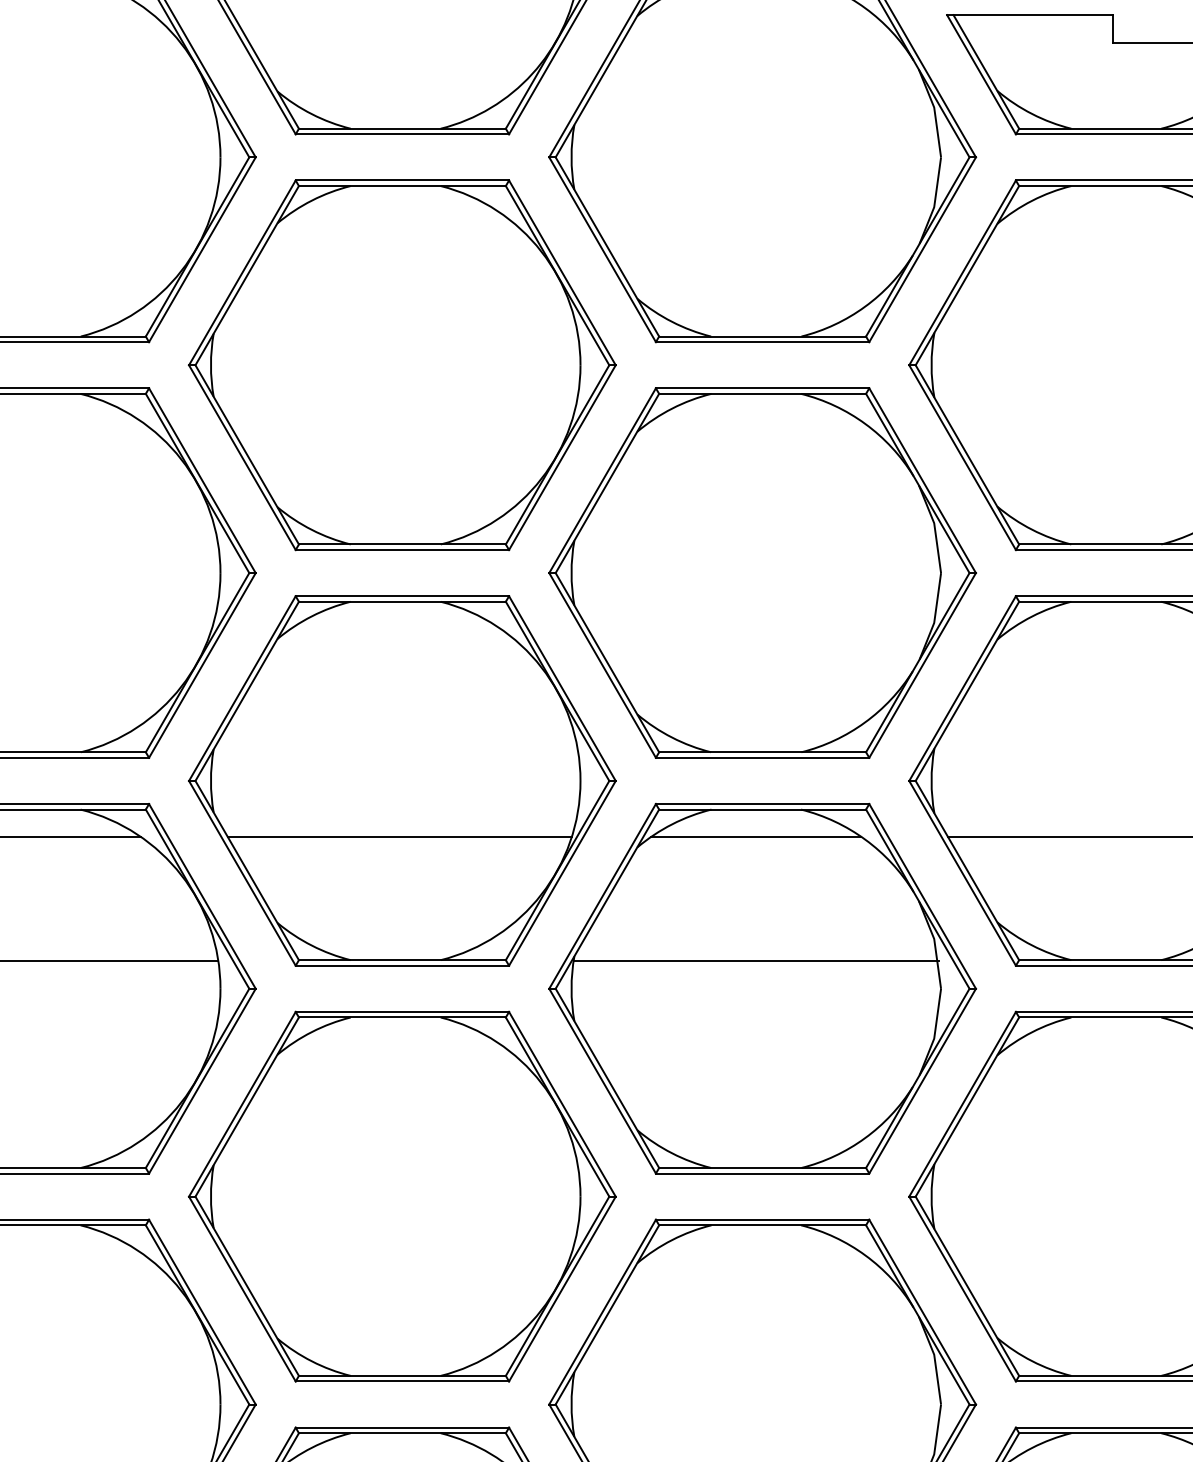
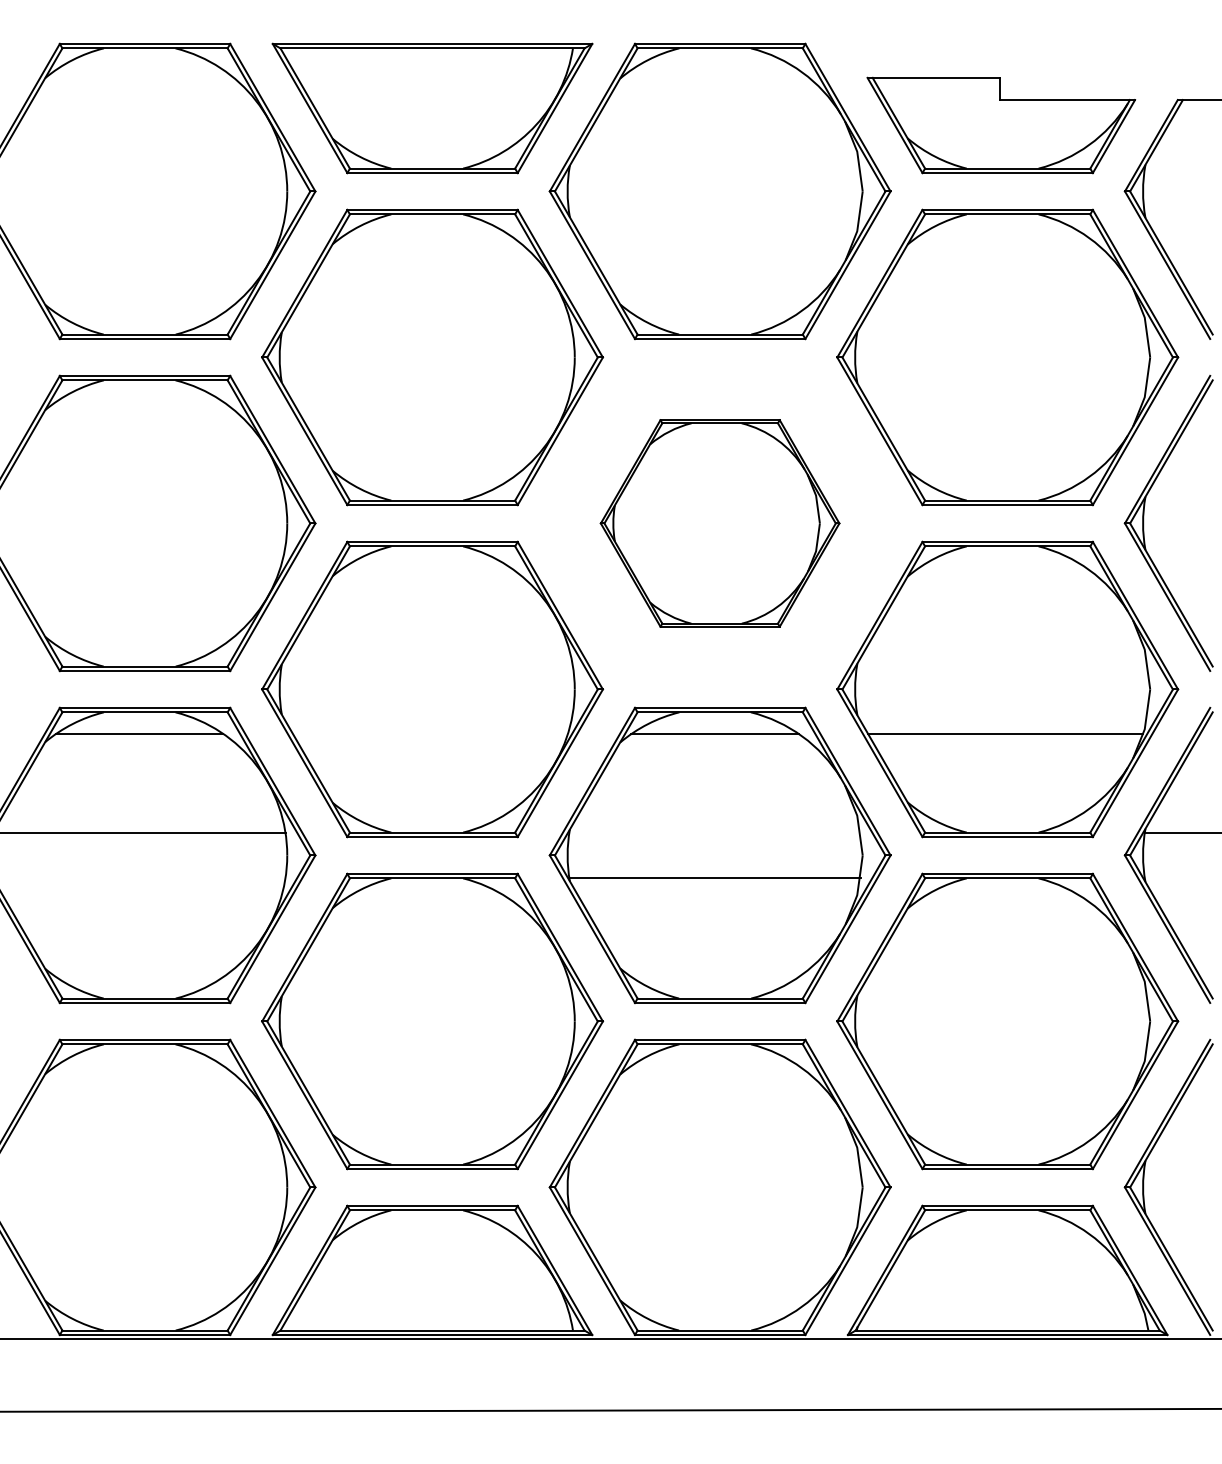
part: (761, 573) -> (719, 523), size x0.7
line: (398, 836) -> (429, 733), removed
line: (756, 961) -> (715, 878), moved

